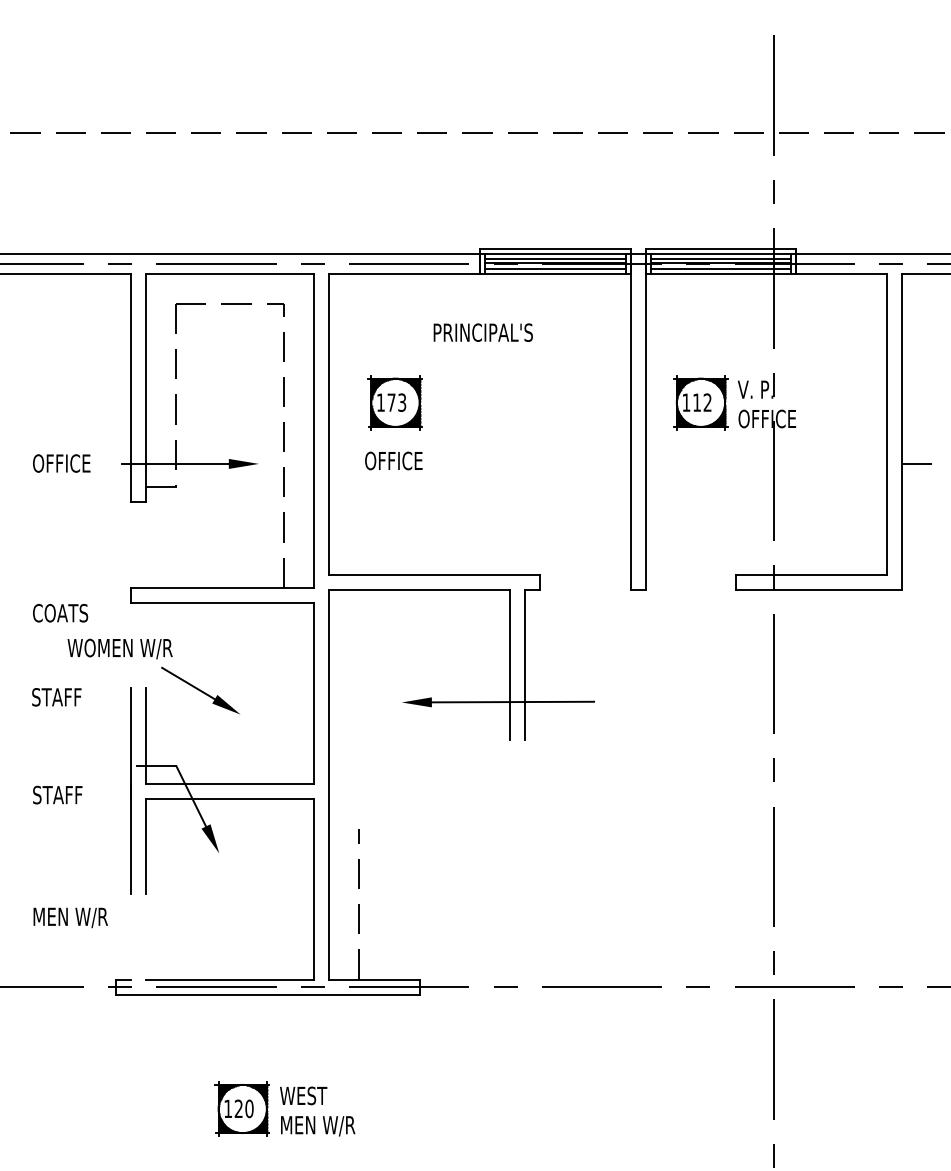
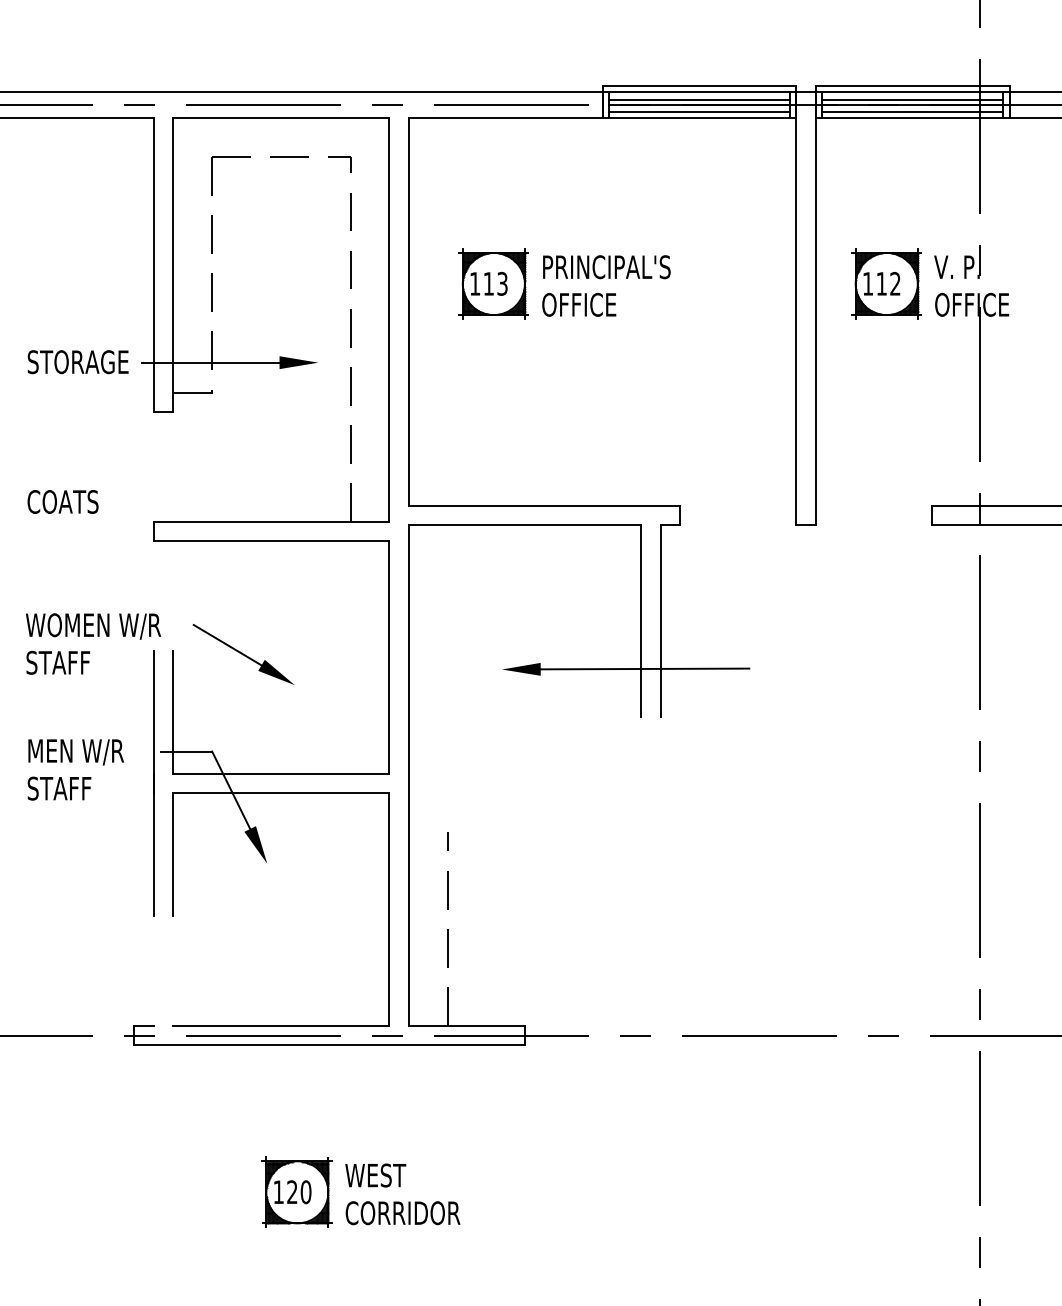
text: (482, 332) -> (605, 266), moved
text: (391, 402) -> (488, 283), 173 -> 113
text: (393, 460) -> (578, 304), moved
text: (72, 463) -> (78, 362), OFFICE -> STORAGE
text: (60, 613) -> (63, 502), moved
text: (119, 648) -> (92, 625), moved
text: (70, 917) -> (75, 751), moved
text: (324, 1125) -> (402, 1213), MEN W/R -> CORRIDOR

